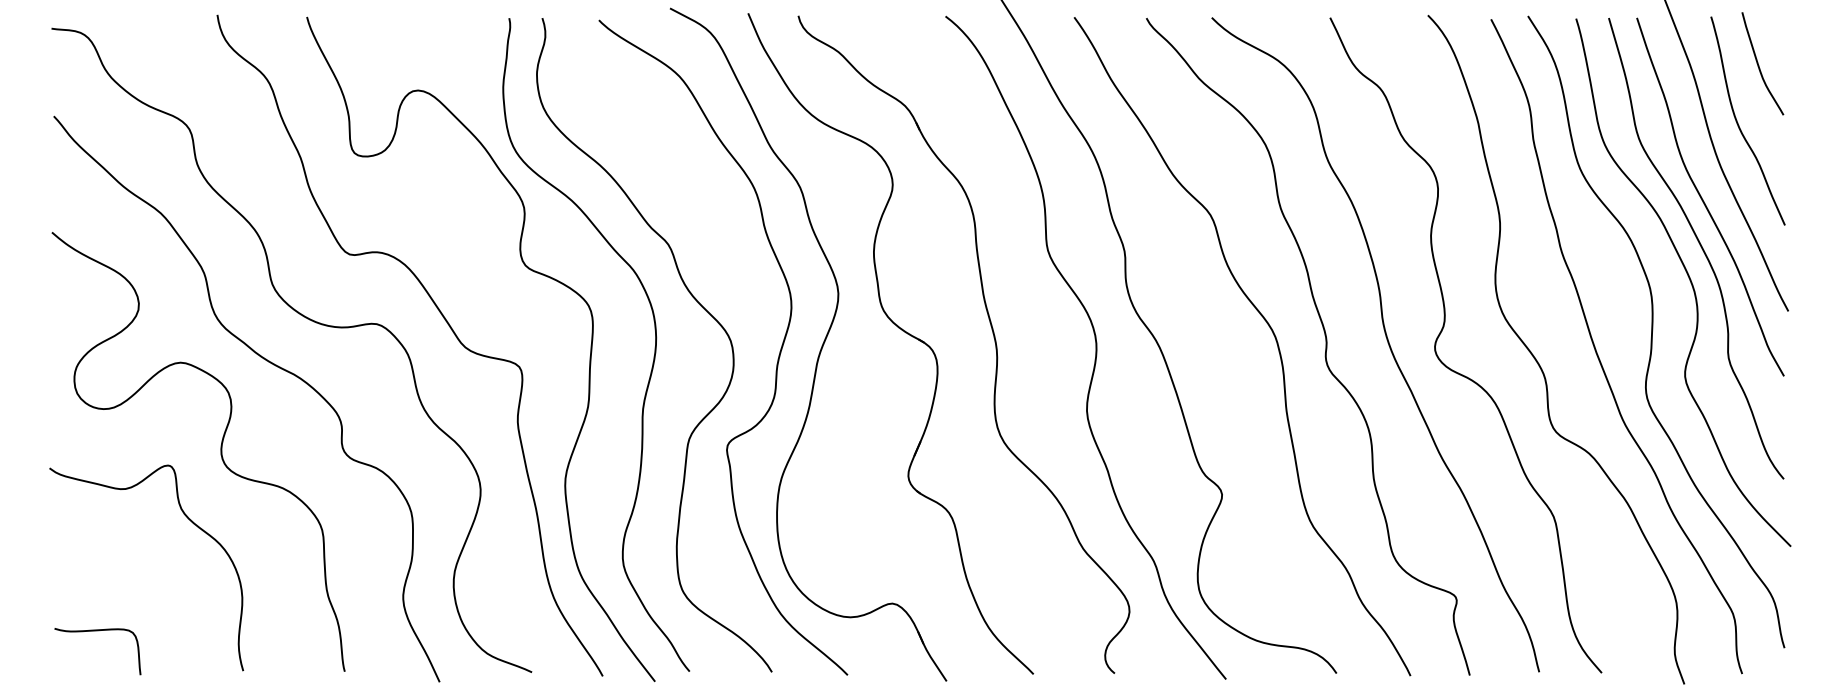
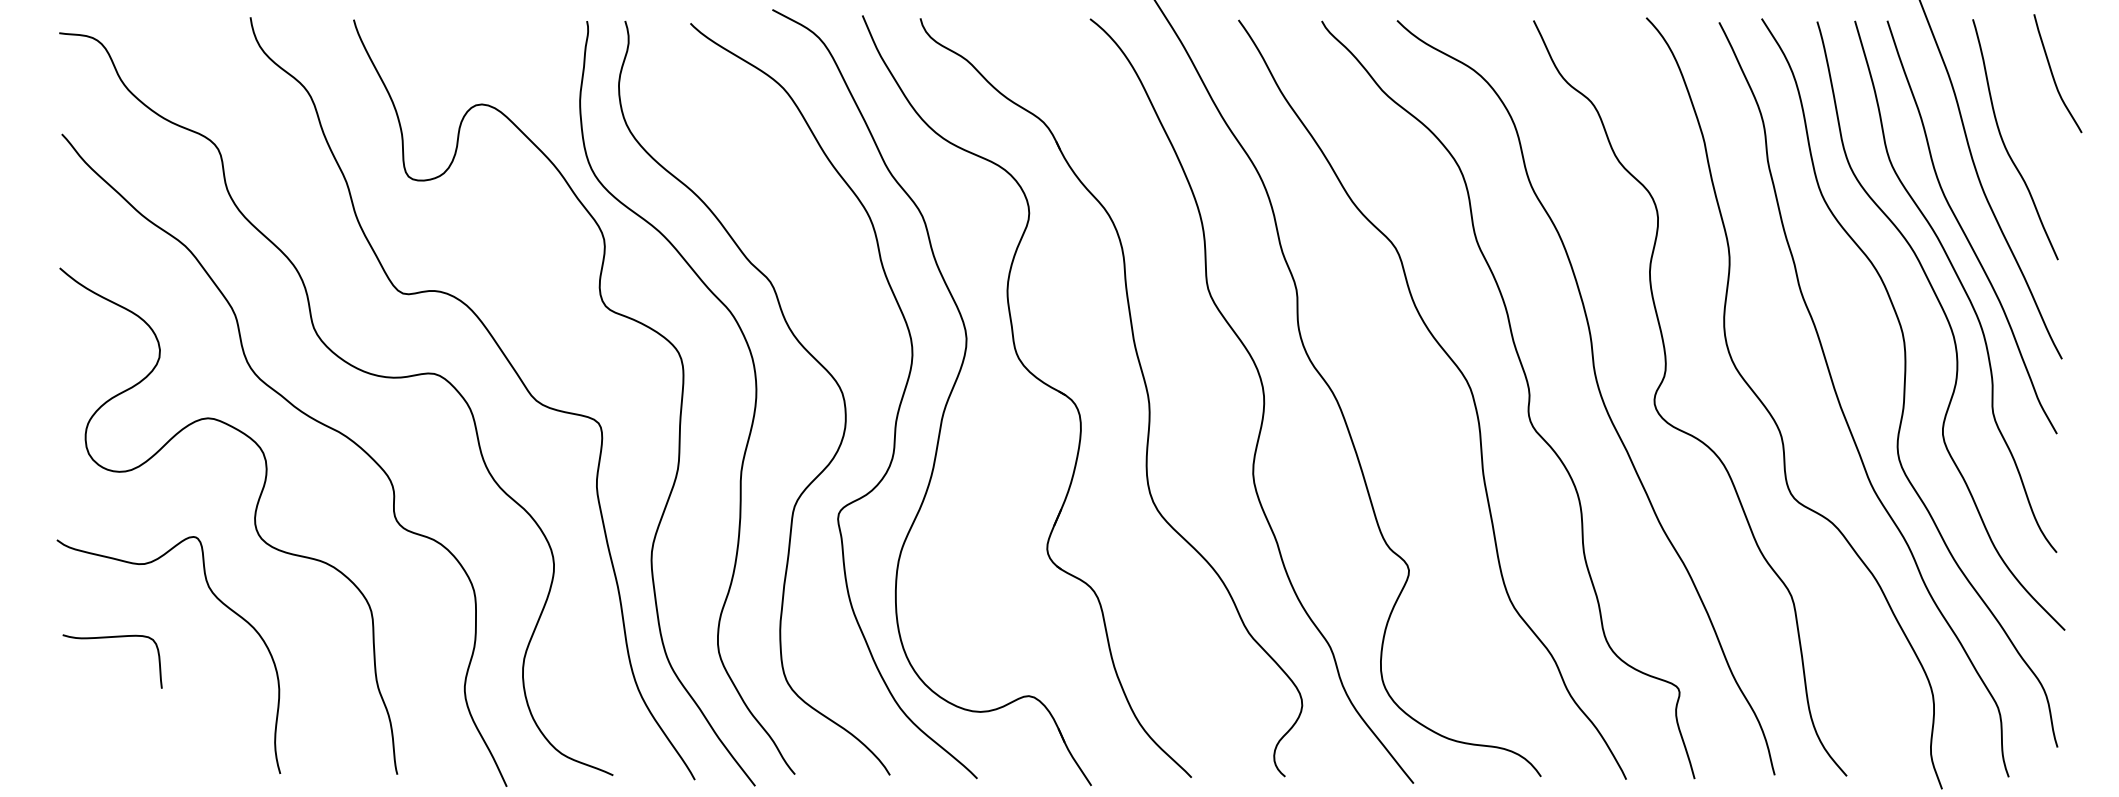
curve: (1759, 65) -> (2054, 75), moved
curve: (97, 631) -> (112, 638), moved

